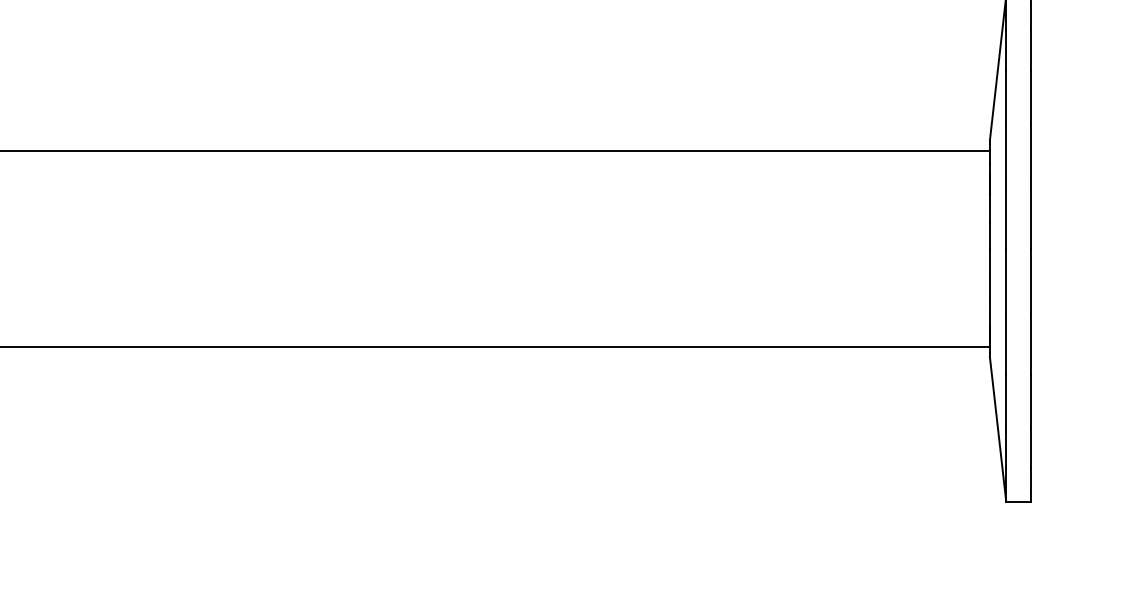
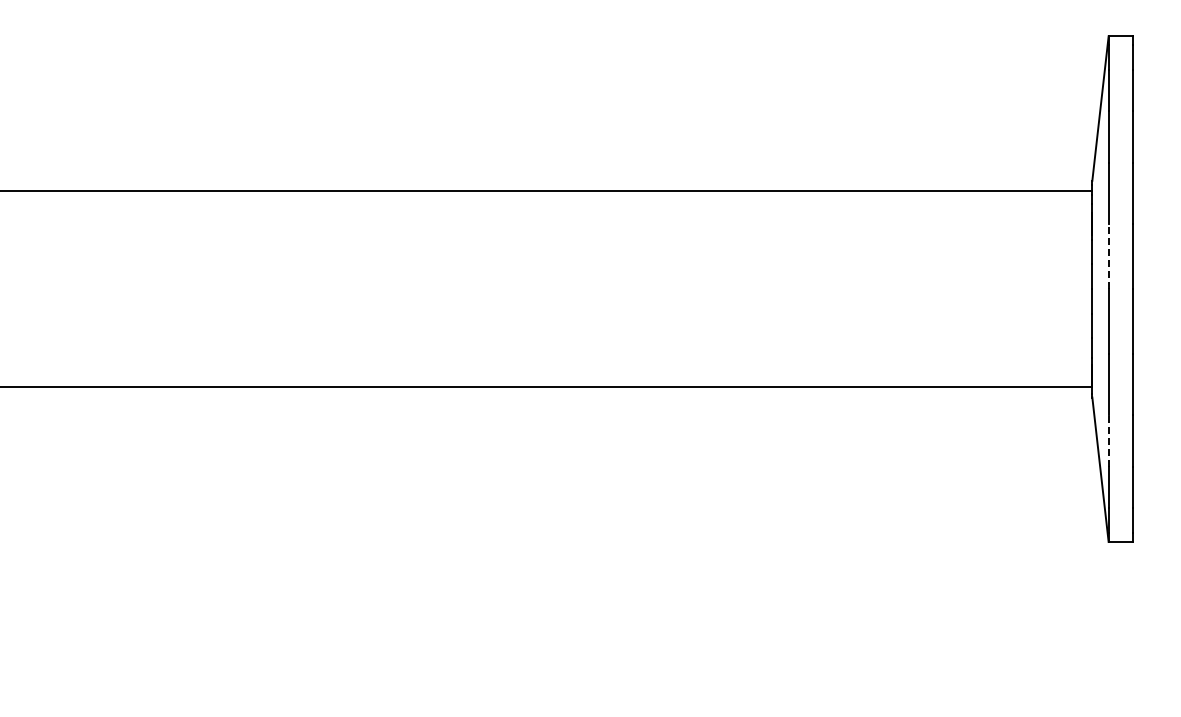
line: (1006, 216) -> (1108, 256), solid -> dashed
line: (1006, 400) -> (1108, 440), solid -> dashed

